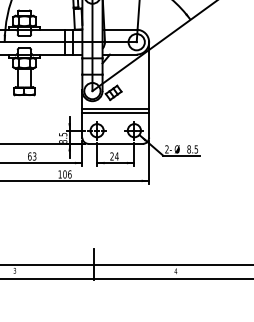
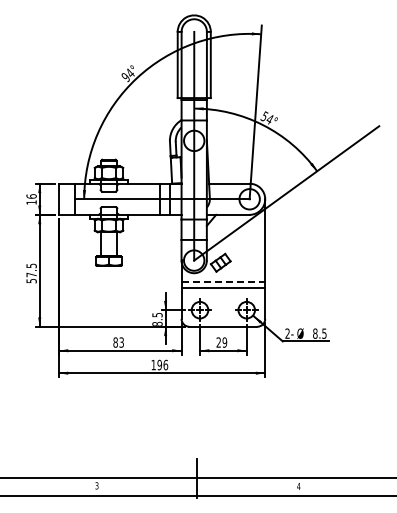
line: (115, 108) -> (223, 282), solid -> dashed
text: (29, 156) -> (115, 342), 63 -> 83
text: (116, 156) -> (224, 342), 24 -> 29
text: (64, 174) -> (159, 365), 106 -> 196

